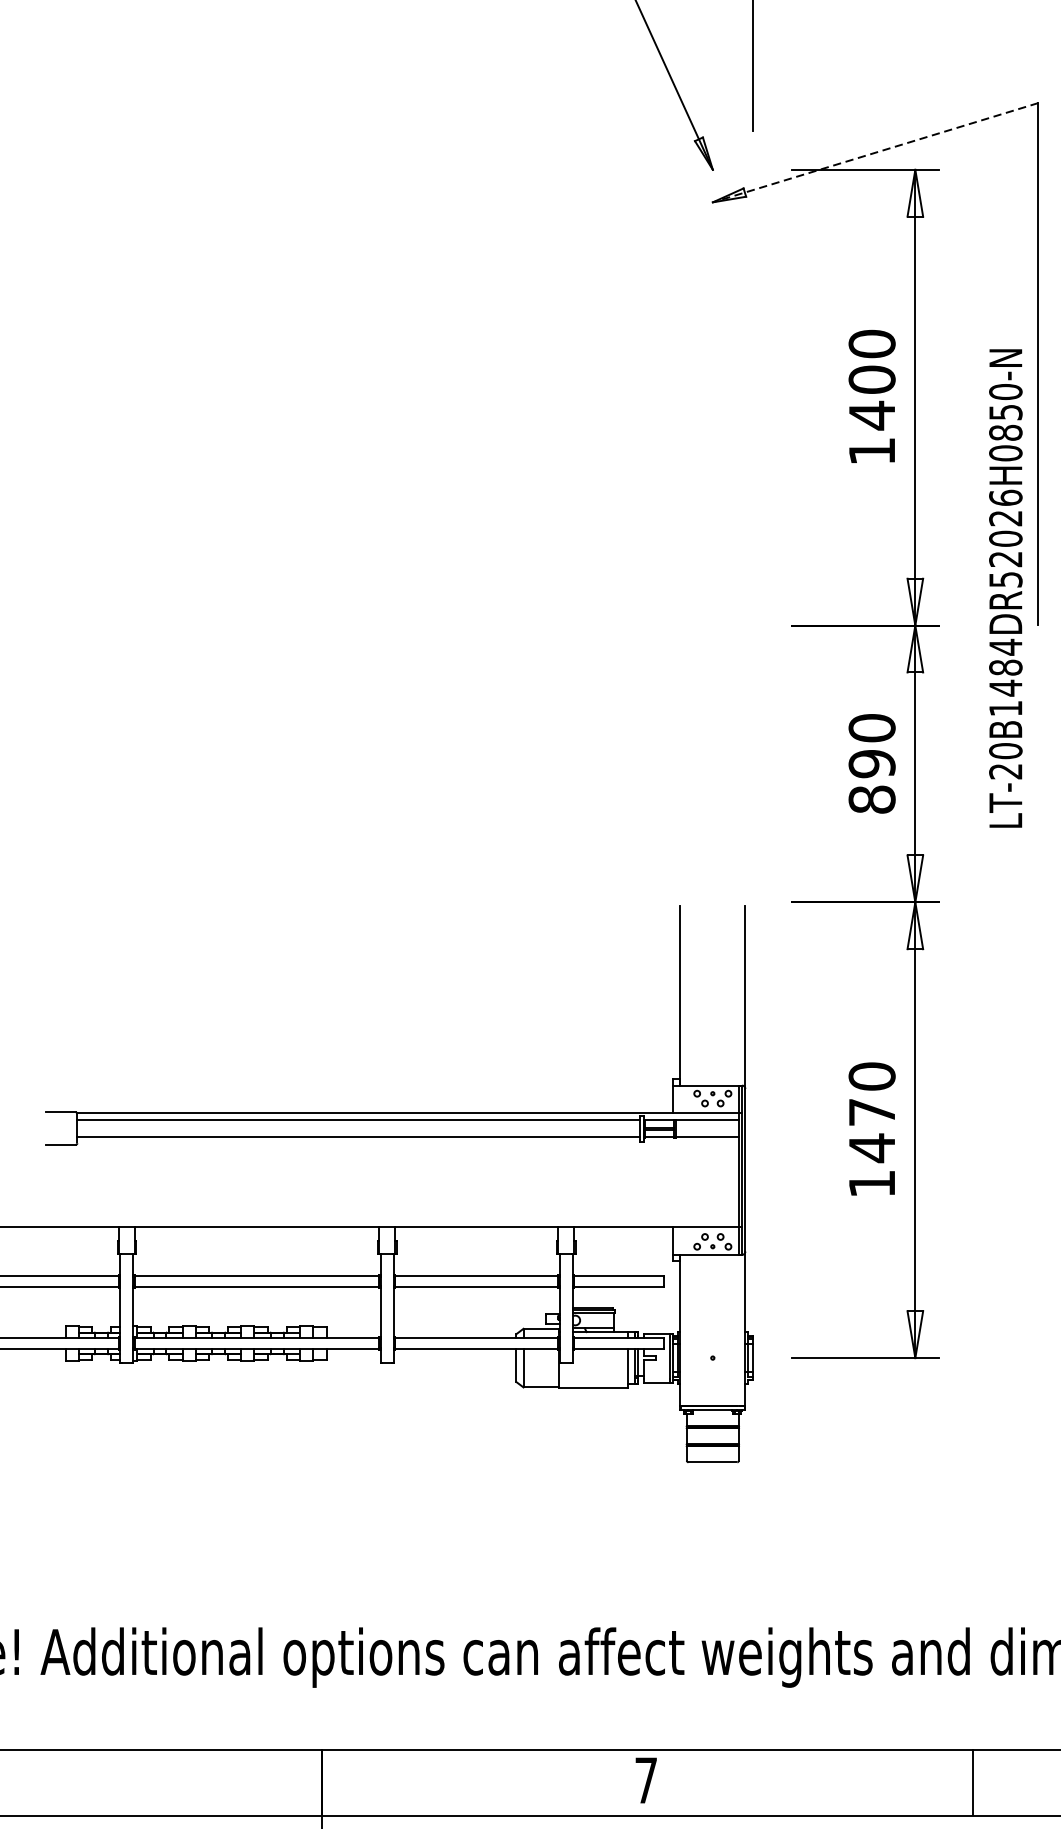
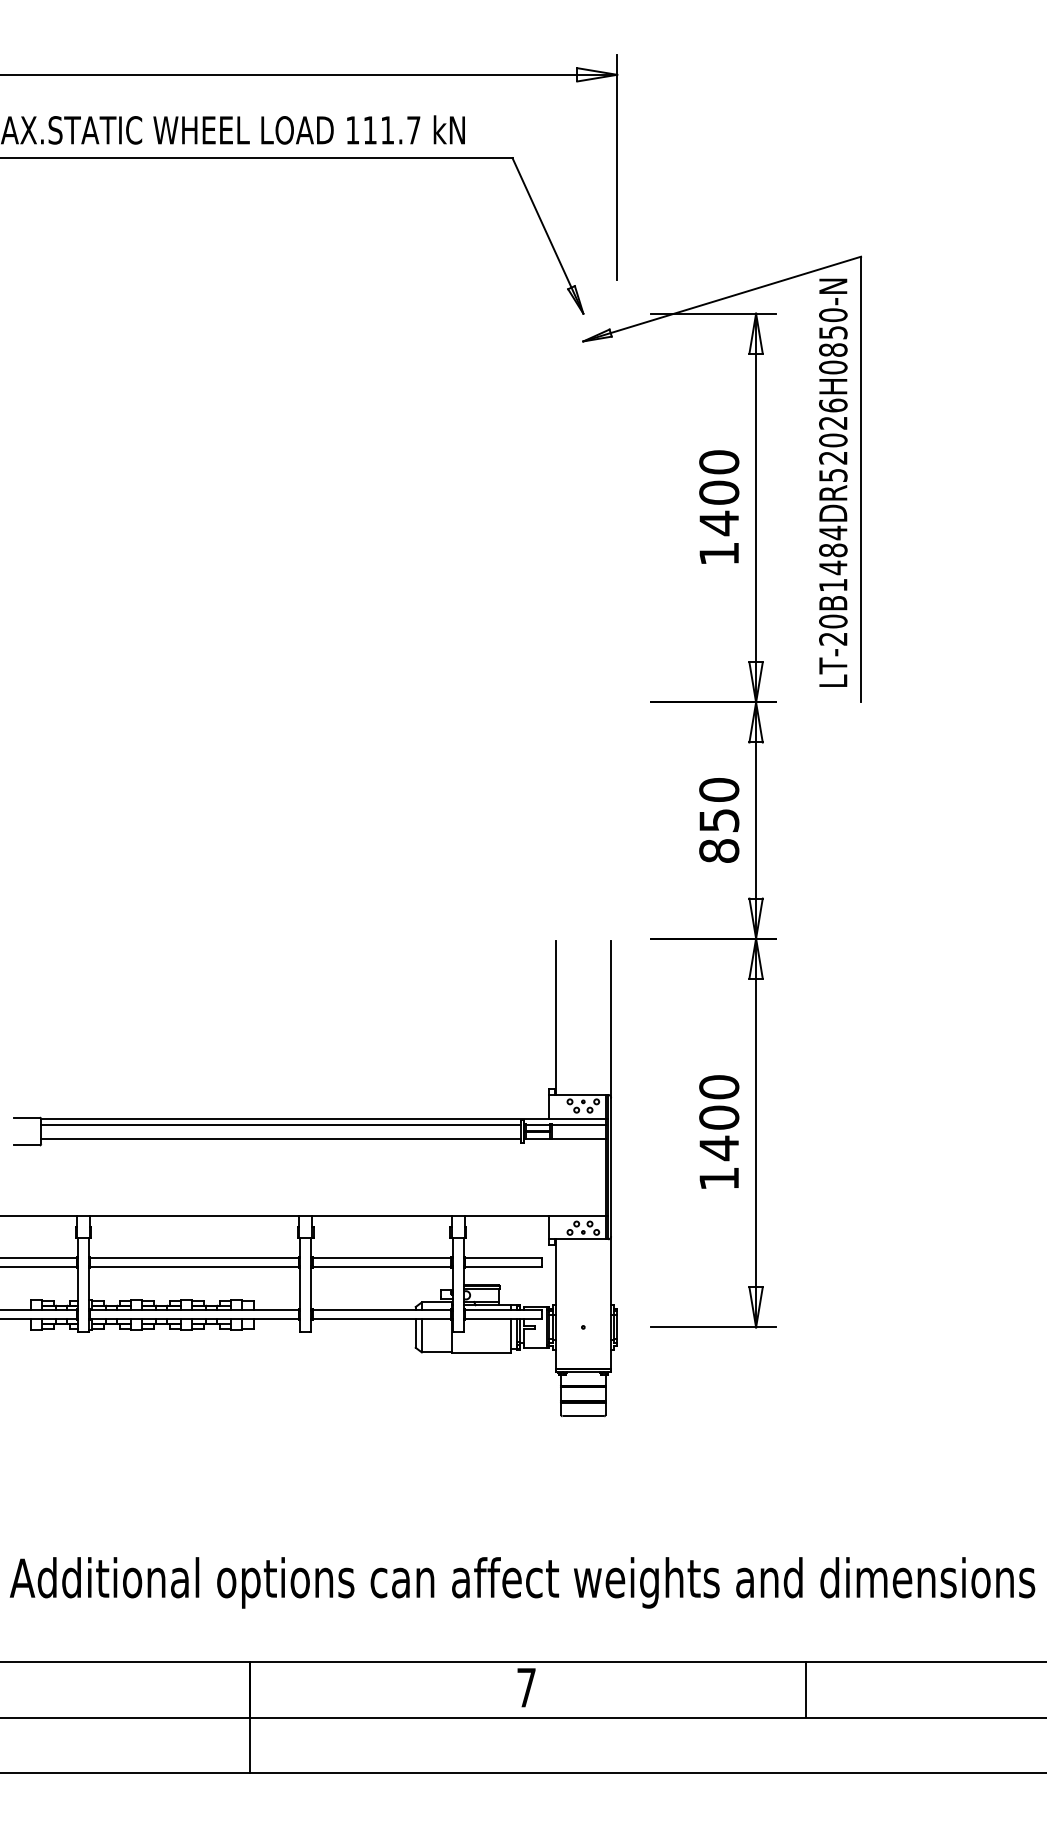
line: (874, 153) -> (721, 299), dashed -> solid
text: (1006, 588) -> (833, 482), moved
text: (872, 763) -> (719, 820), 890 -> 850
text: (872, 1112) -> (719, 1117), 1470 -> 1400

